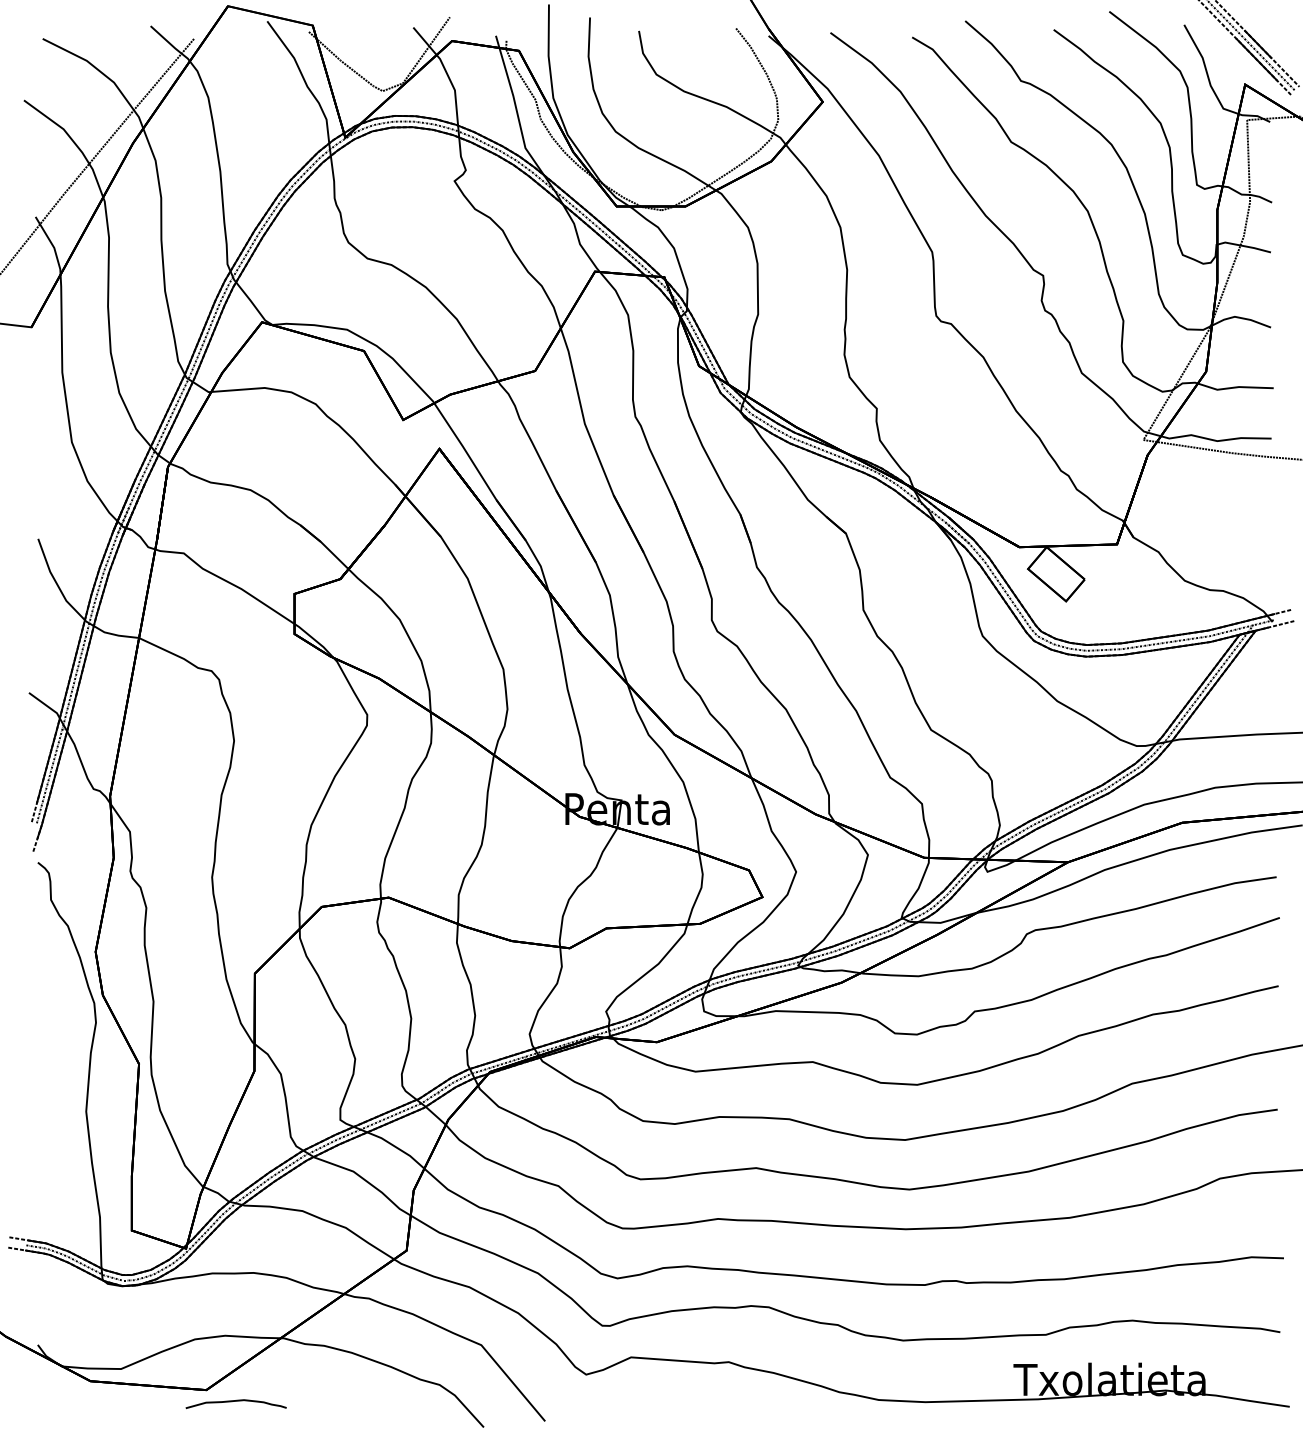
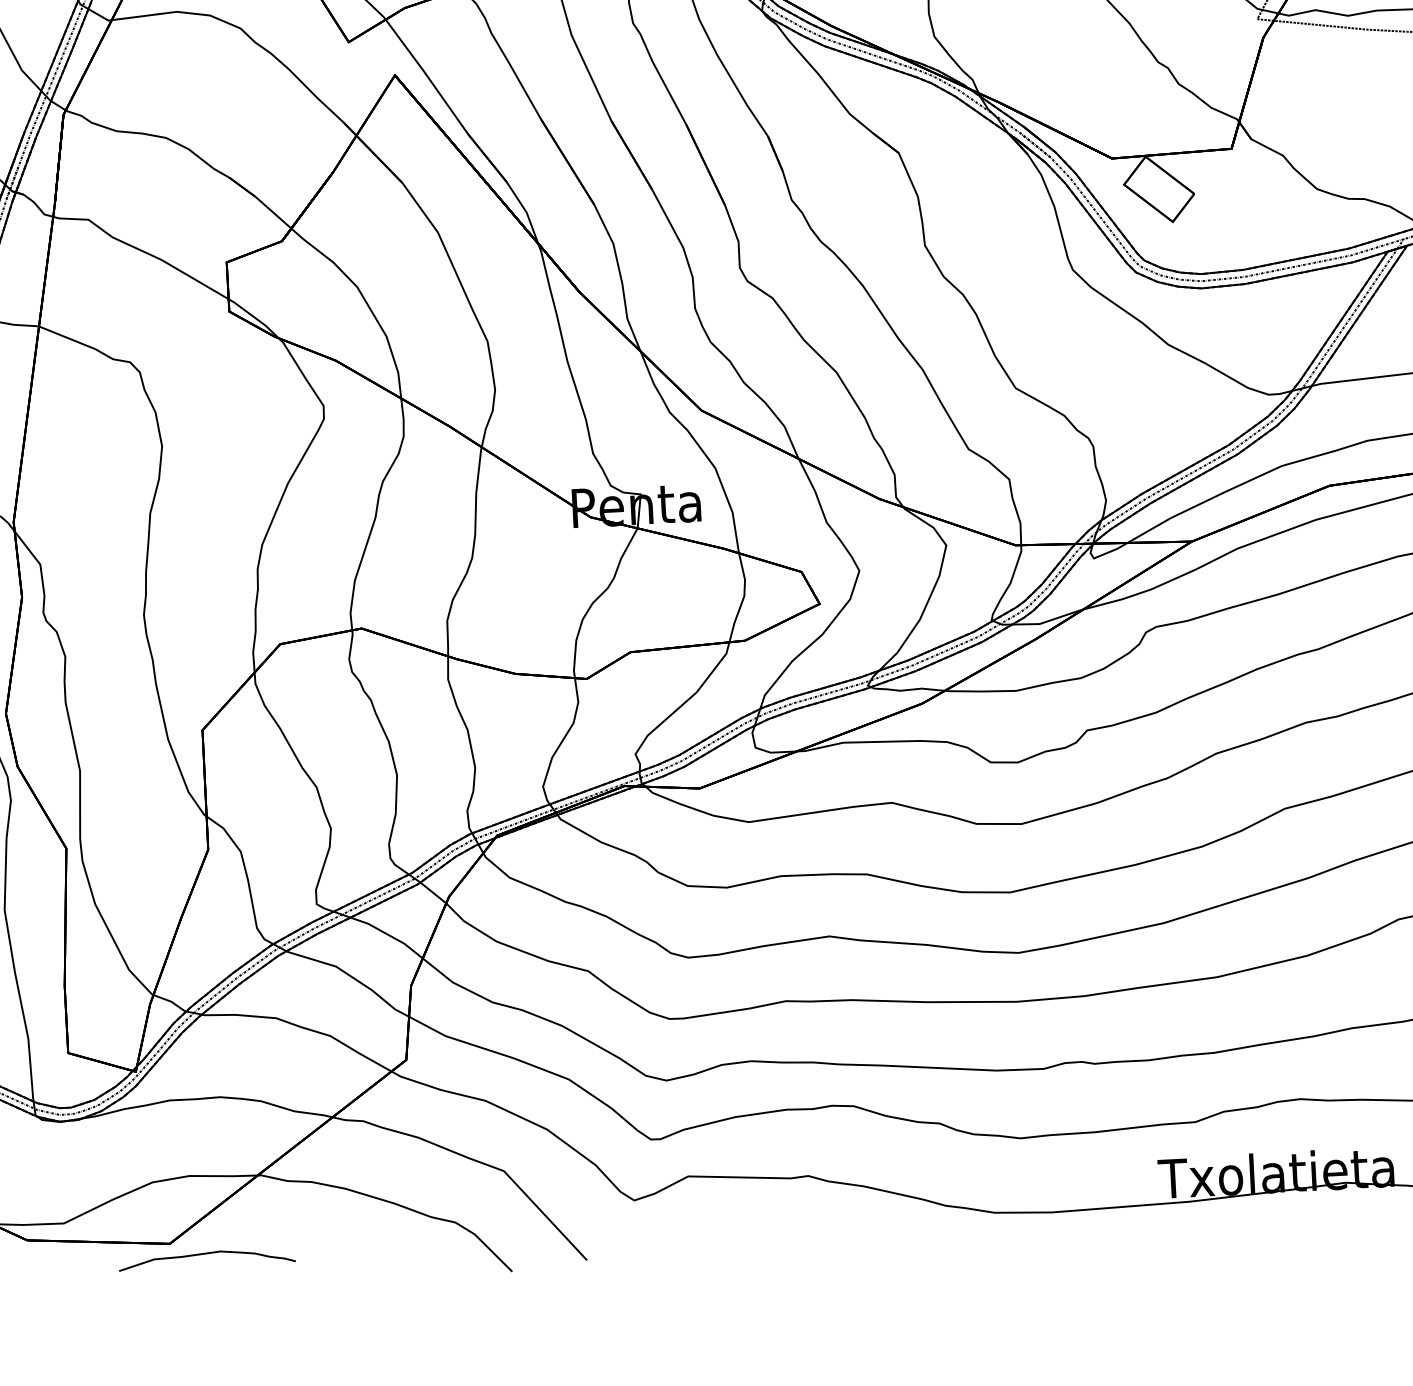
part: (236, 1403) -> (207, 1258), size x1.43

